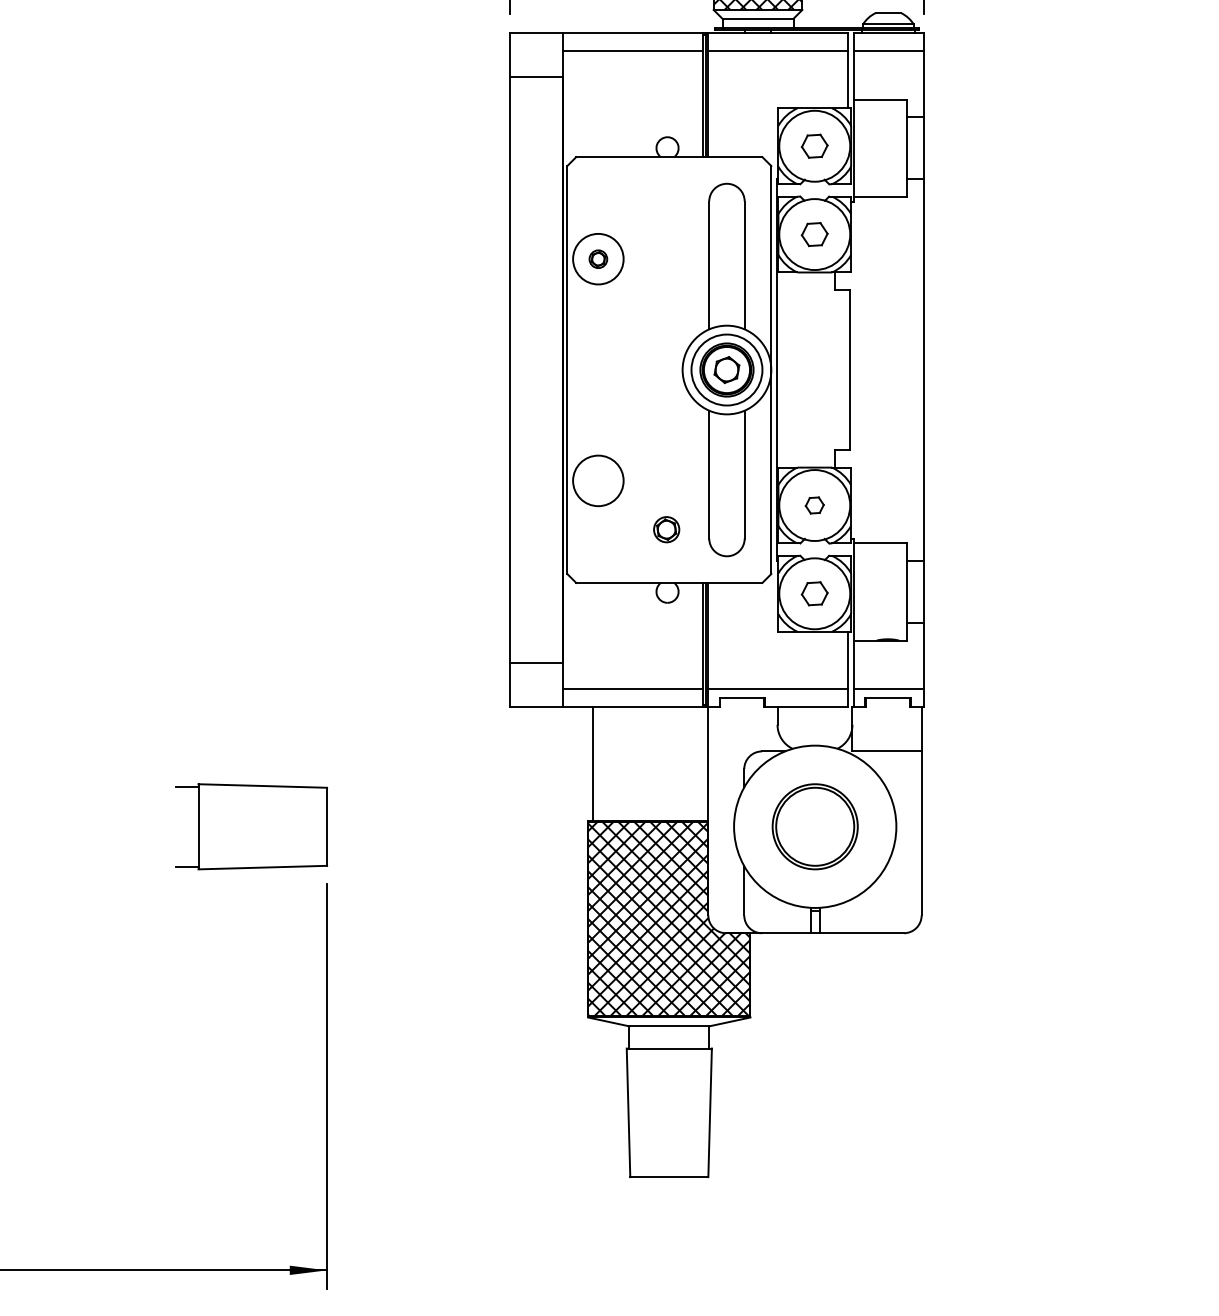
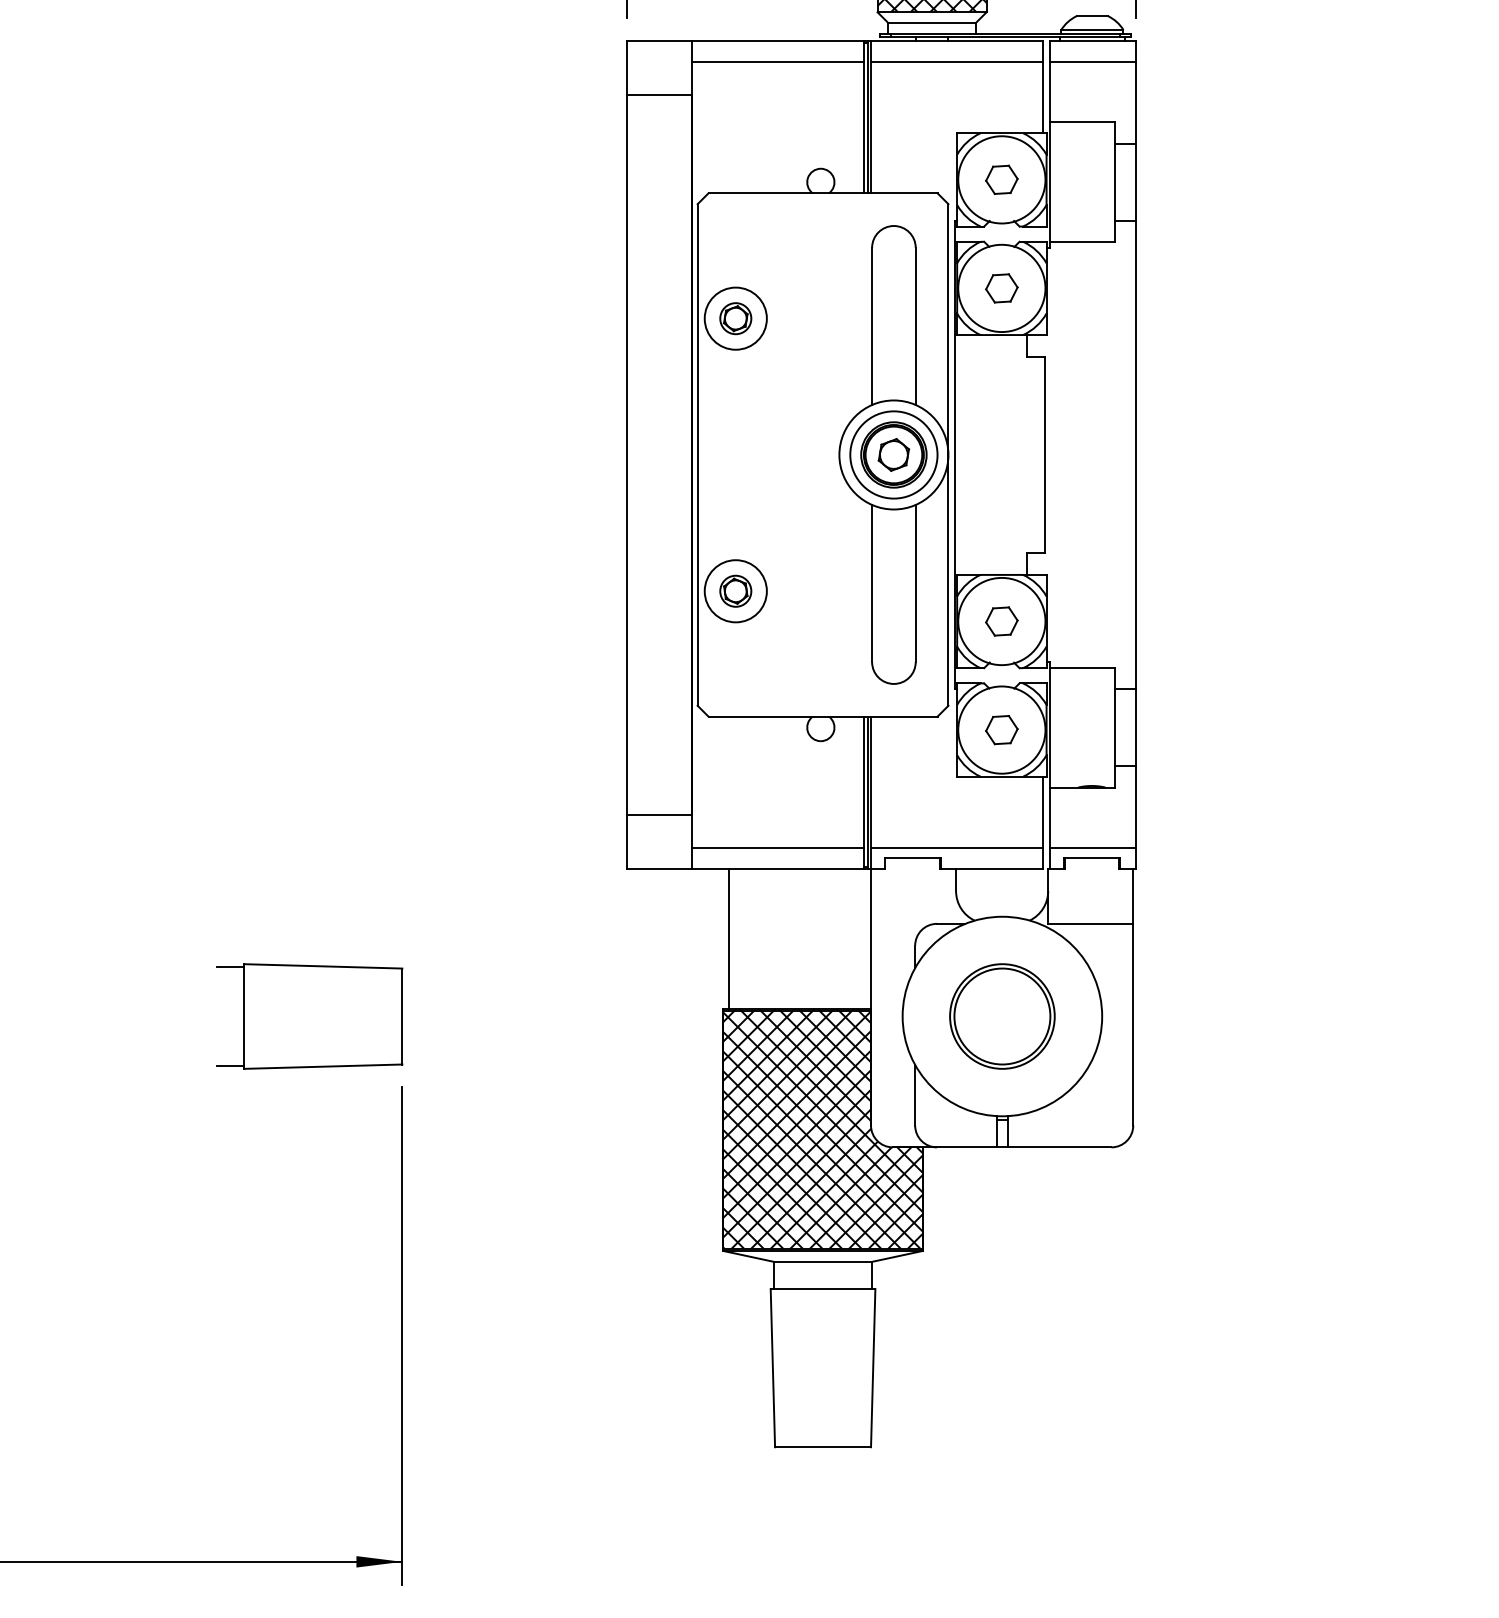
part: (598, 259) -> (735, 318), size x1.43
part: (814, 505) -> (1001, 621), size x1.43
part: (666, 529) -> (735, 590), moved

